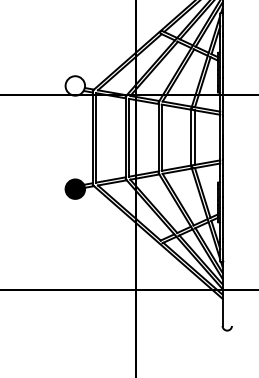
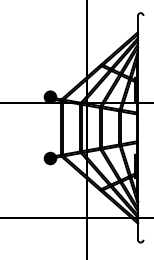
fill: (75, 84) -> (50, 96), added

